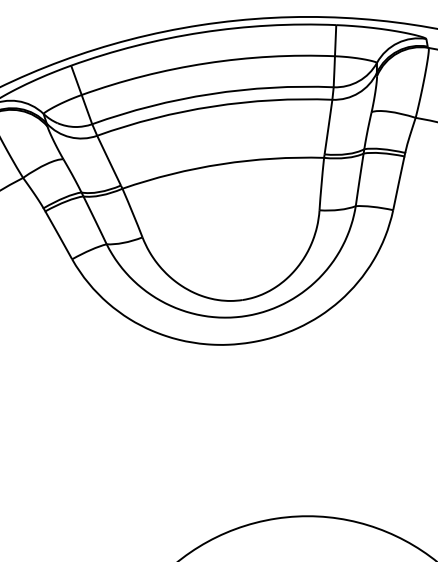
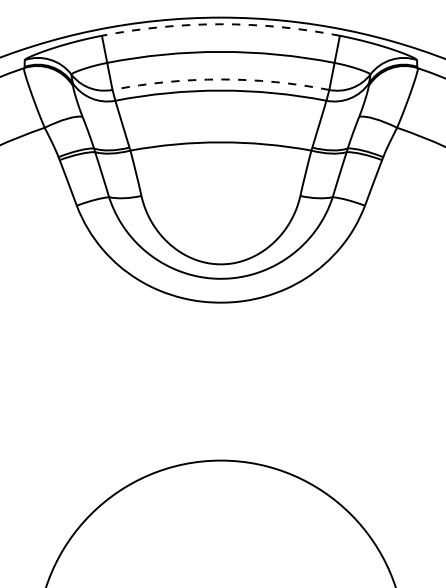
arc: (201, 32) -> (220, 24), solid -> dashed
arc: (210, 94) -> (220, 79), solid -> dashed

